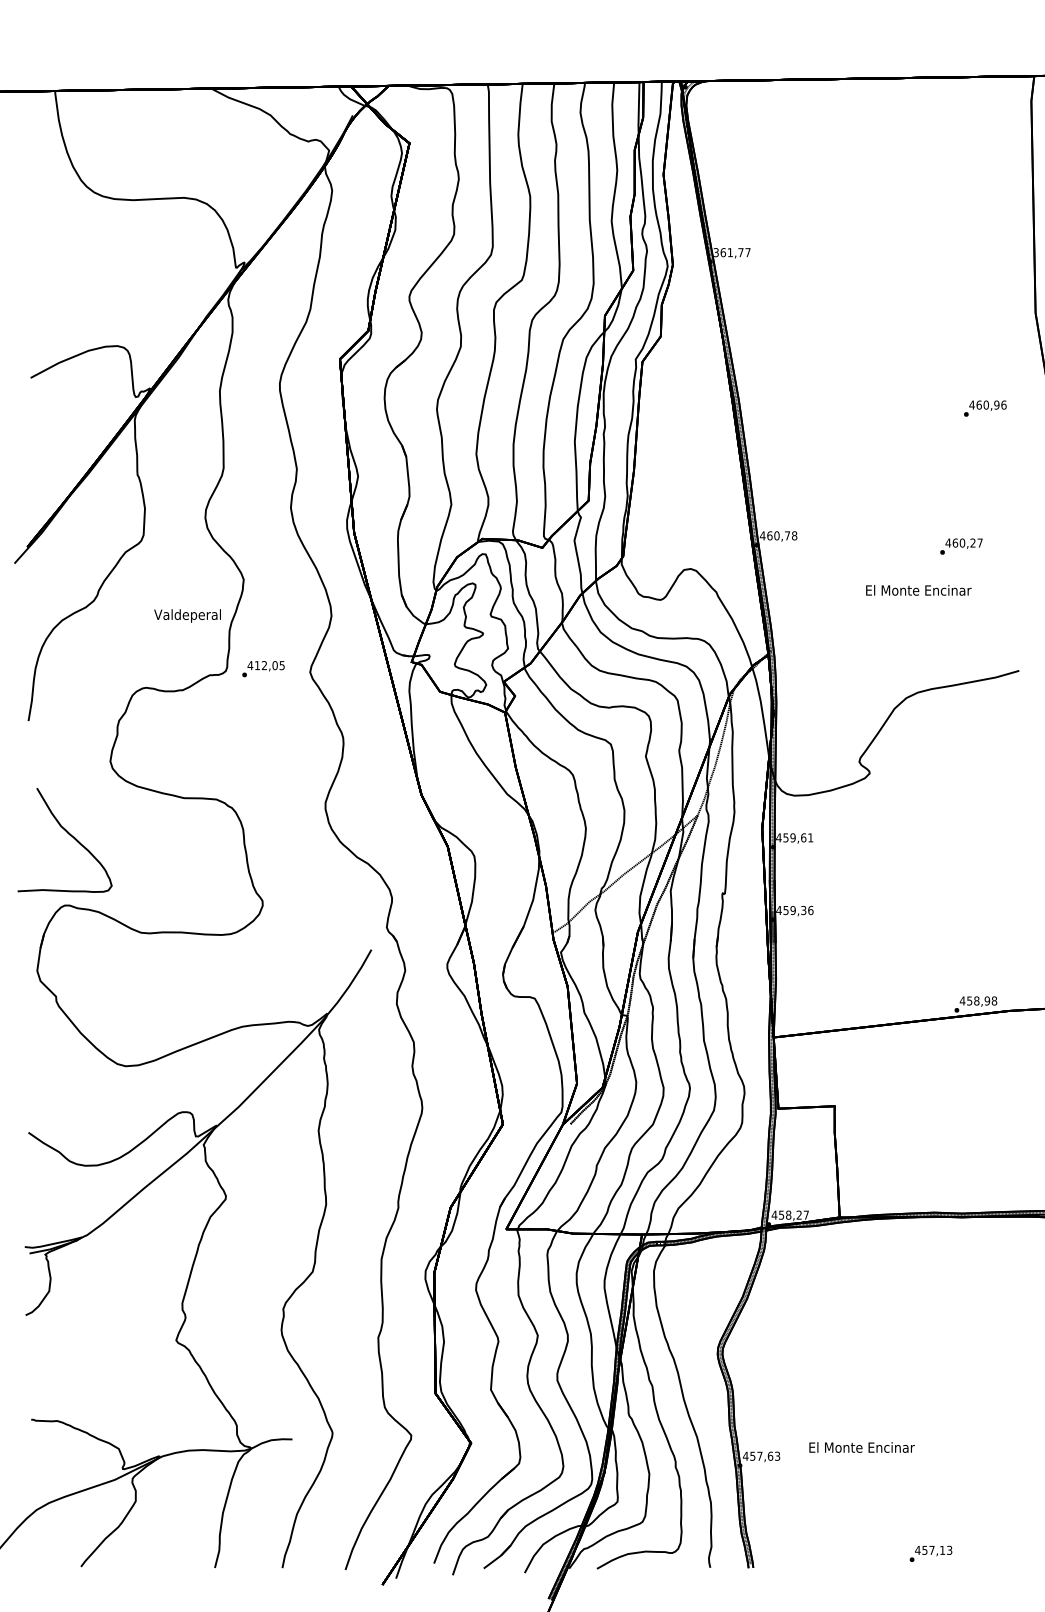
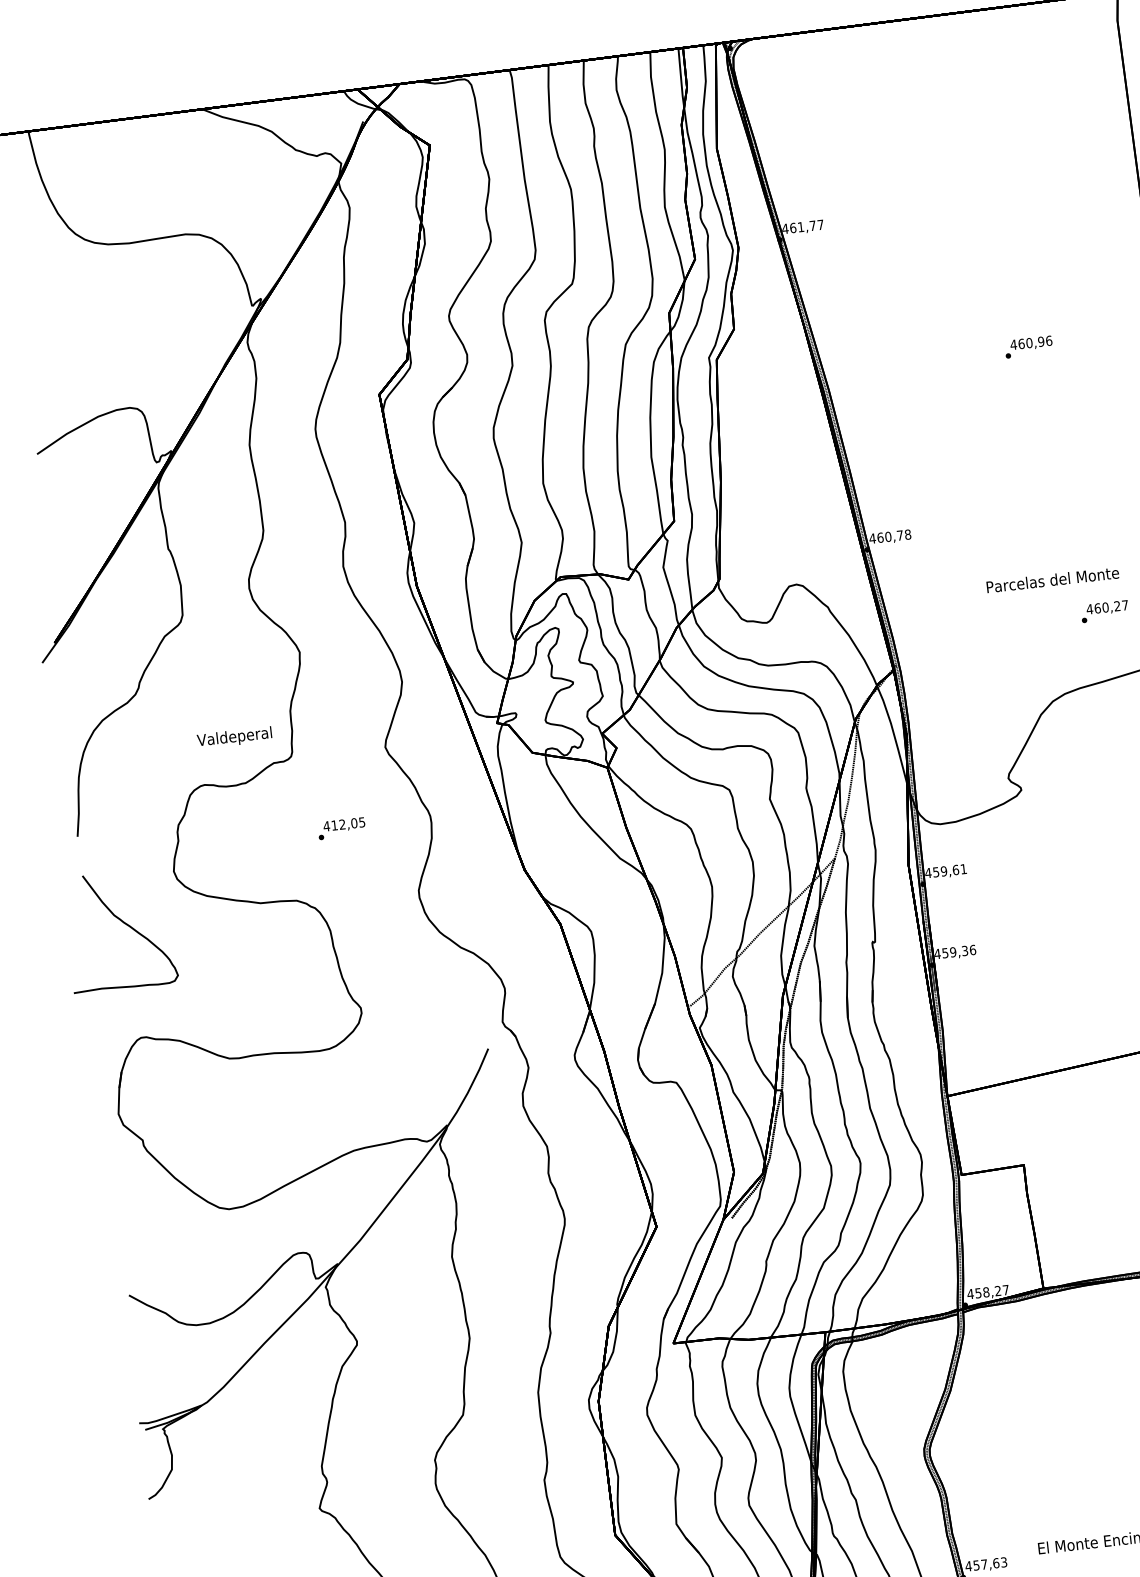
text: (716, 252) -> (785, 228), 361,77 -> 461,77
text: (985, 408) -> (1029, 346), moved
text: (961, 546) -> (1104, 611), moved
text: (918, 590) -> (1052, 580), El Monte Encinar -> Parcelas del Monte
text: (187, 615) -> (234, 737), moved
text: (263, 669) -> (341, 829), moved
curve: (69, 835) -> (124, 924), moved

